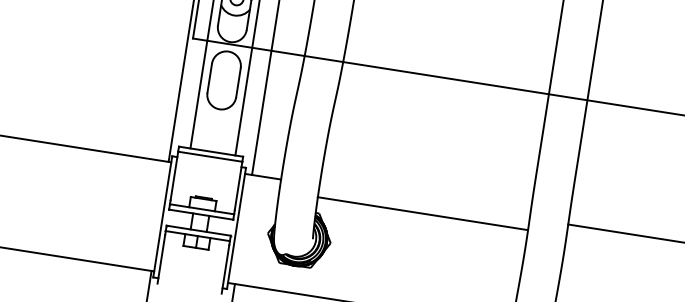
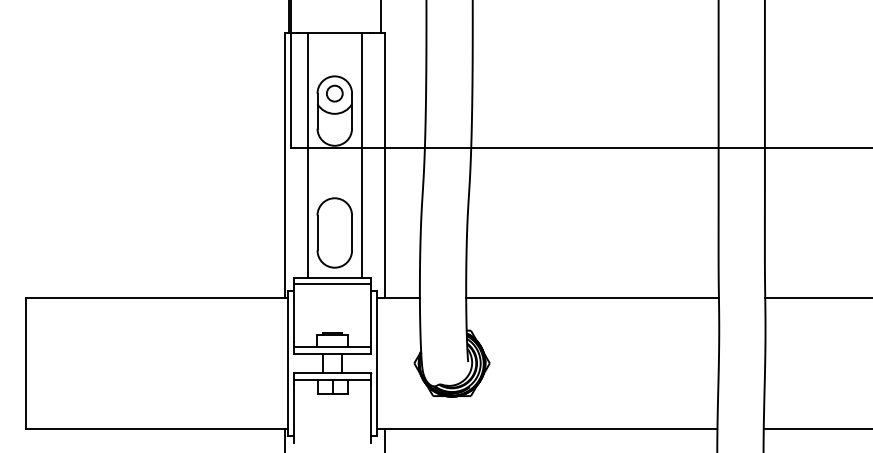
part: (223, 80) -> (334, 232), moved
line: (422, 213) -> (592, 297), moved

